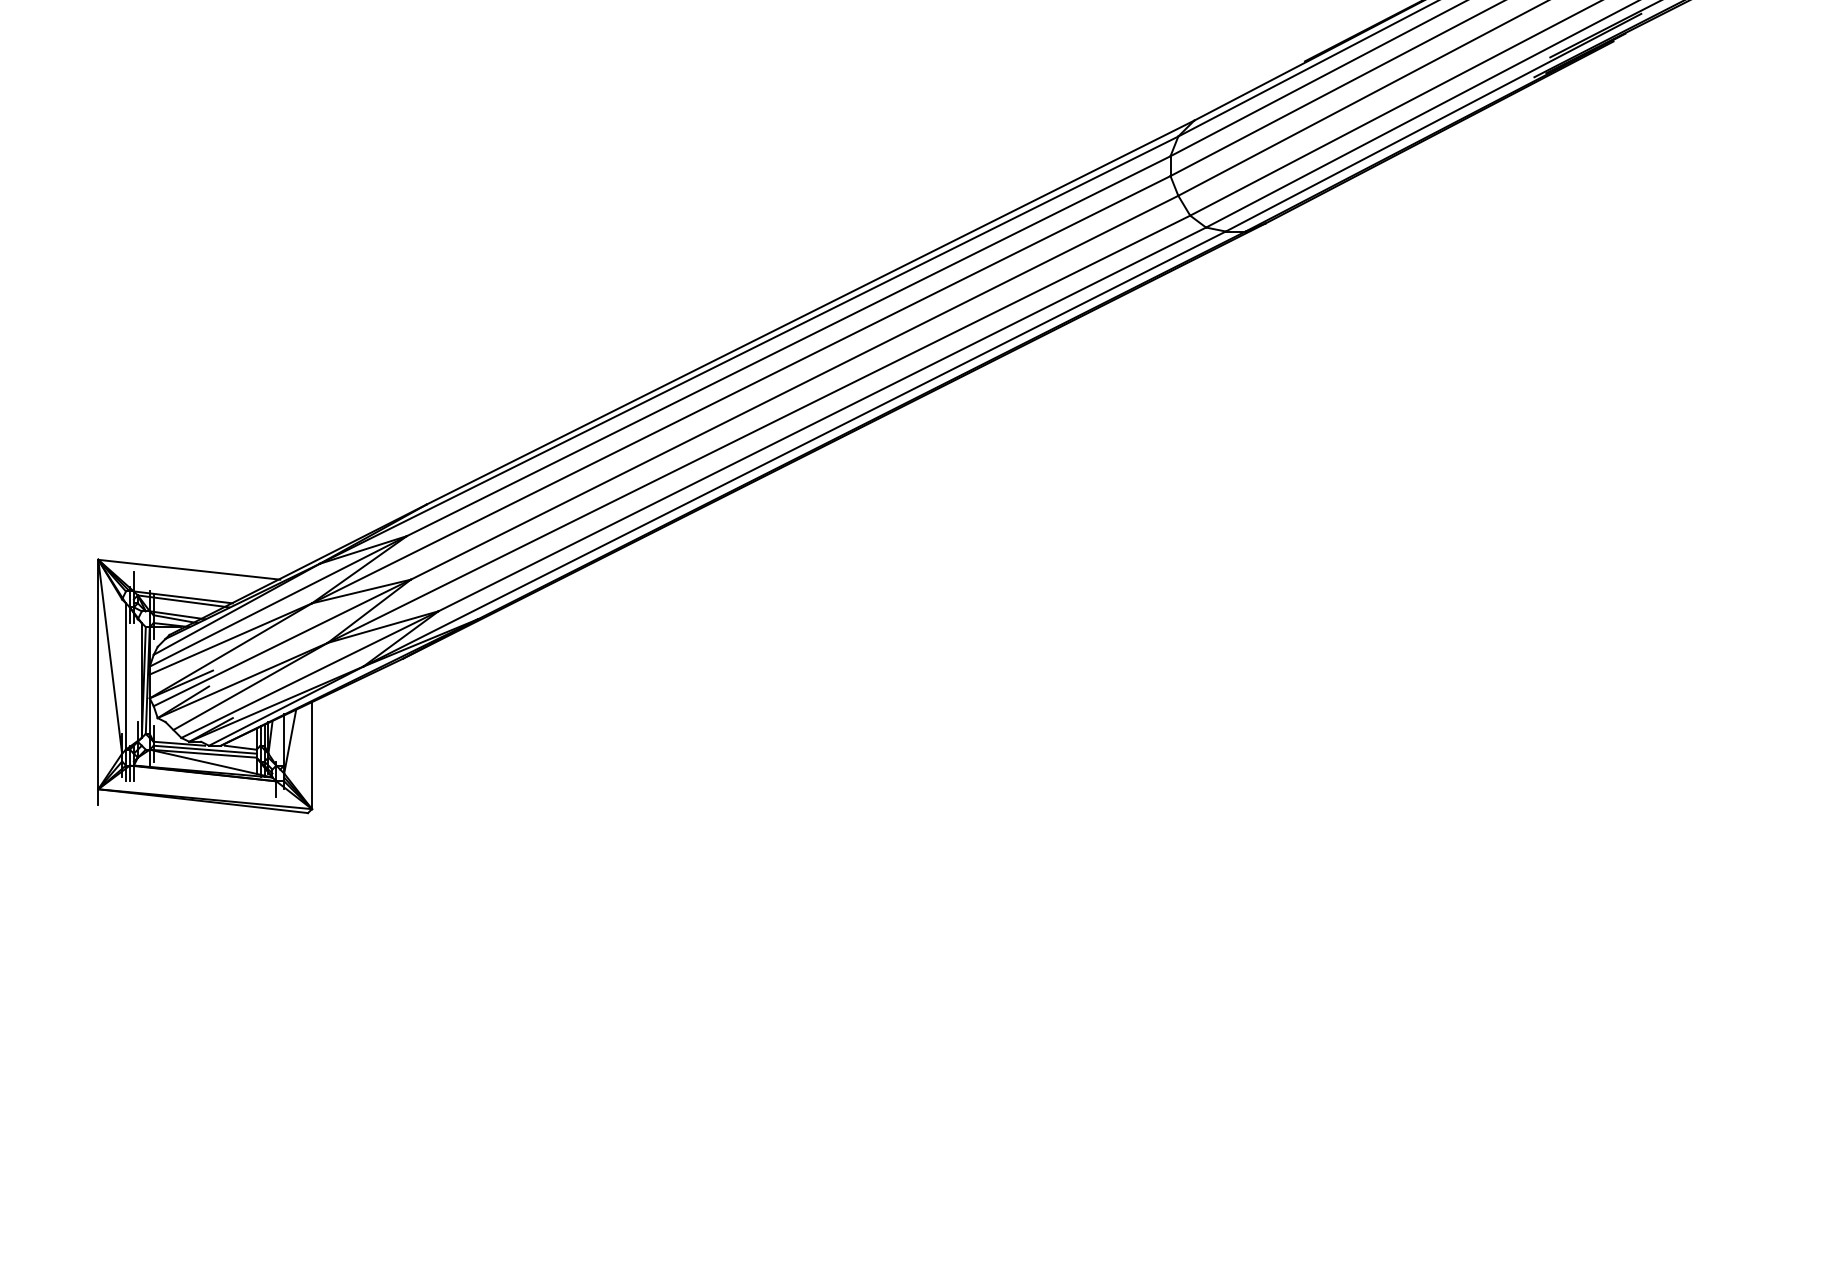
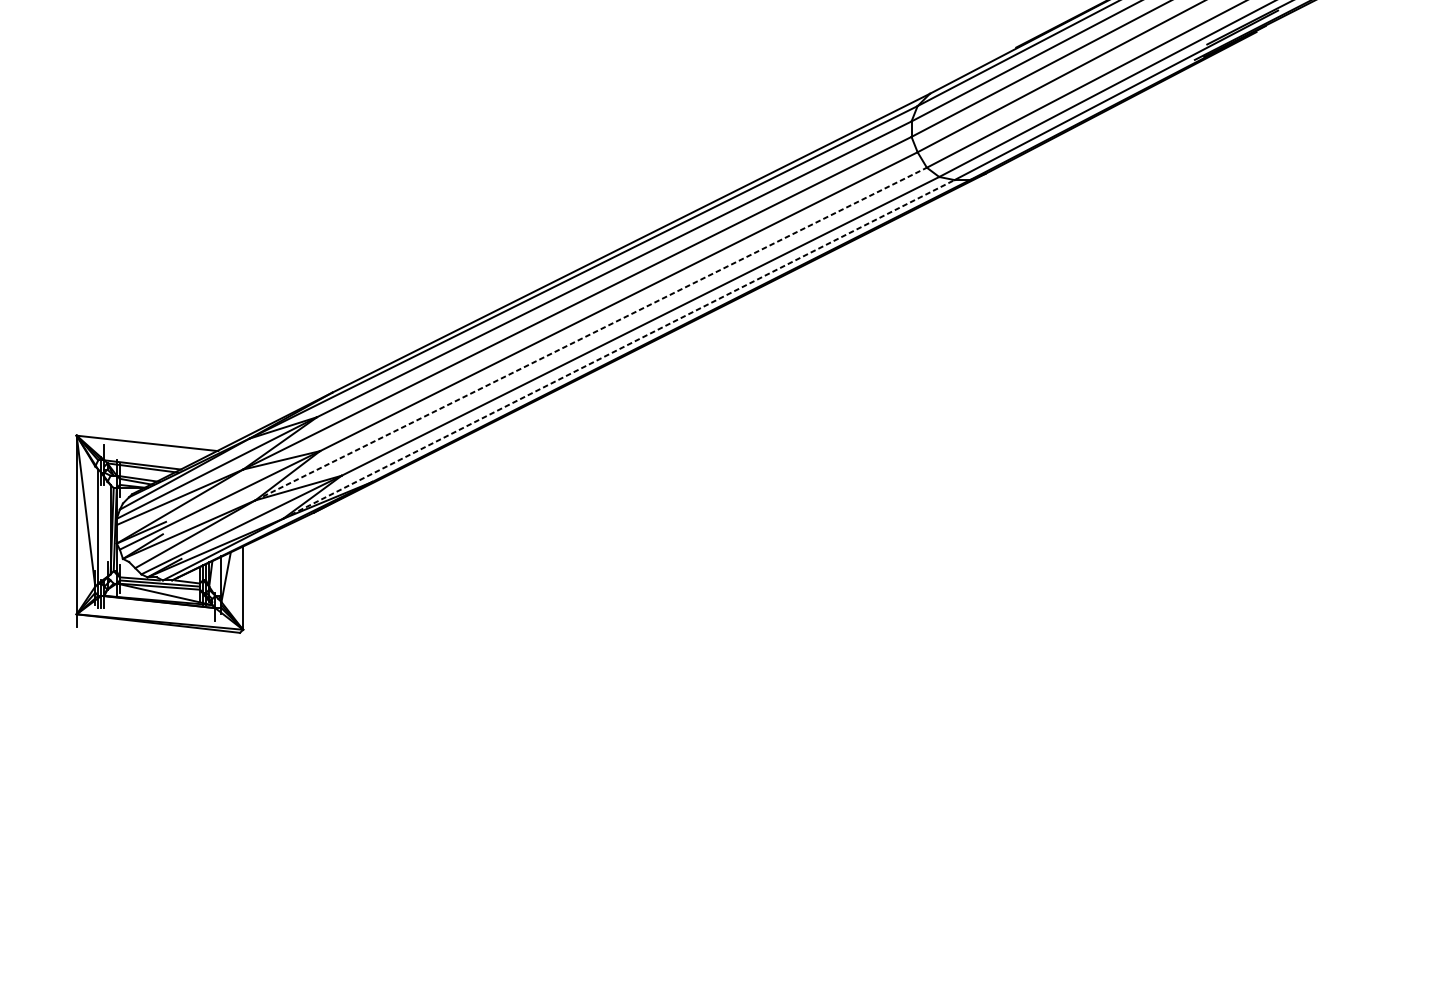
line: (759, 429) -> (591, 334), solid -> dashed
line: (795, 448) -> (619, 349), solid -> dashed

